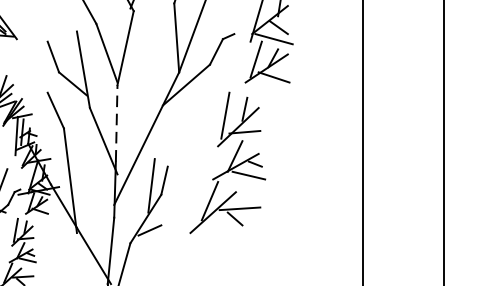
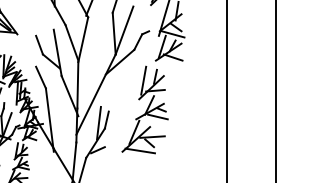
line: (116, 121) -> (77, 84), dashed -> solid
line: (218, 230) -> (139, 150), added

